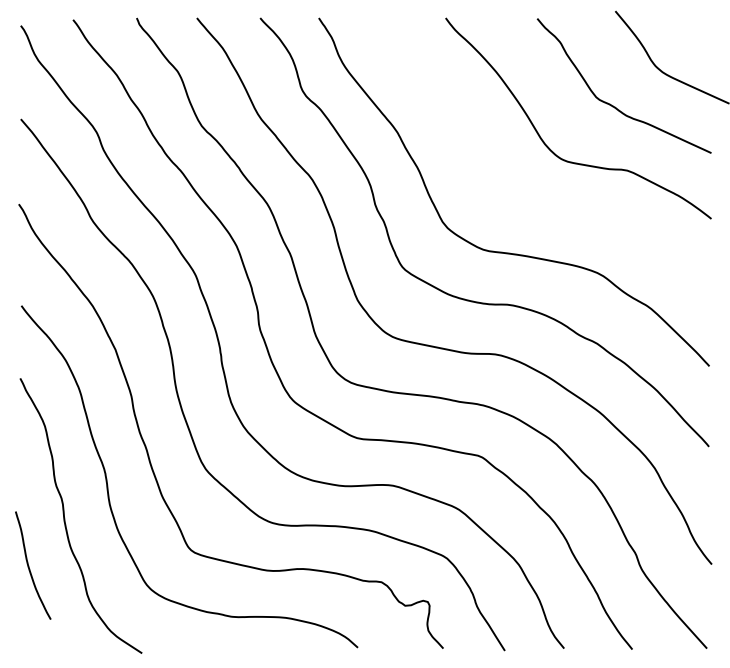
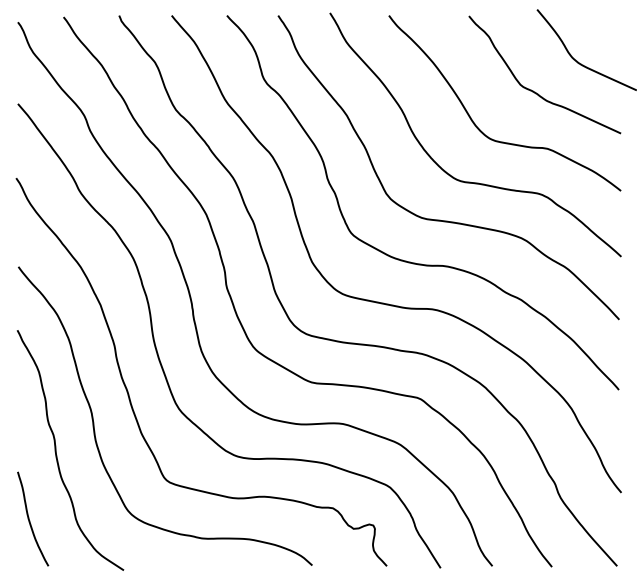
curve: (511, 196) -> (446, 171), added
curve: (29, 565) -> (29, 518), moved

